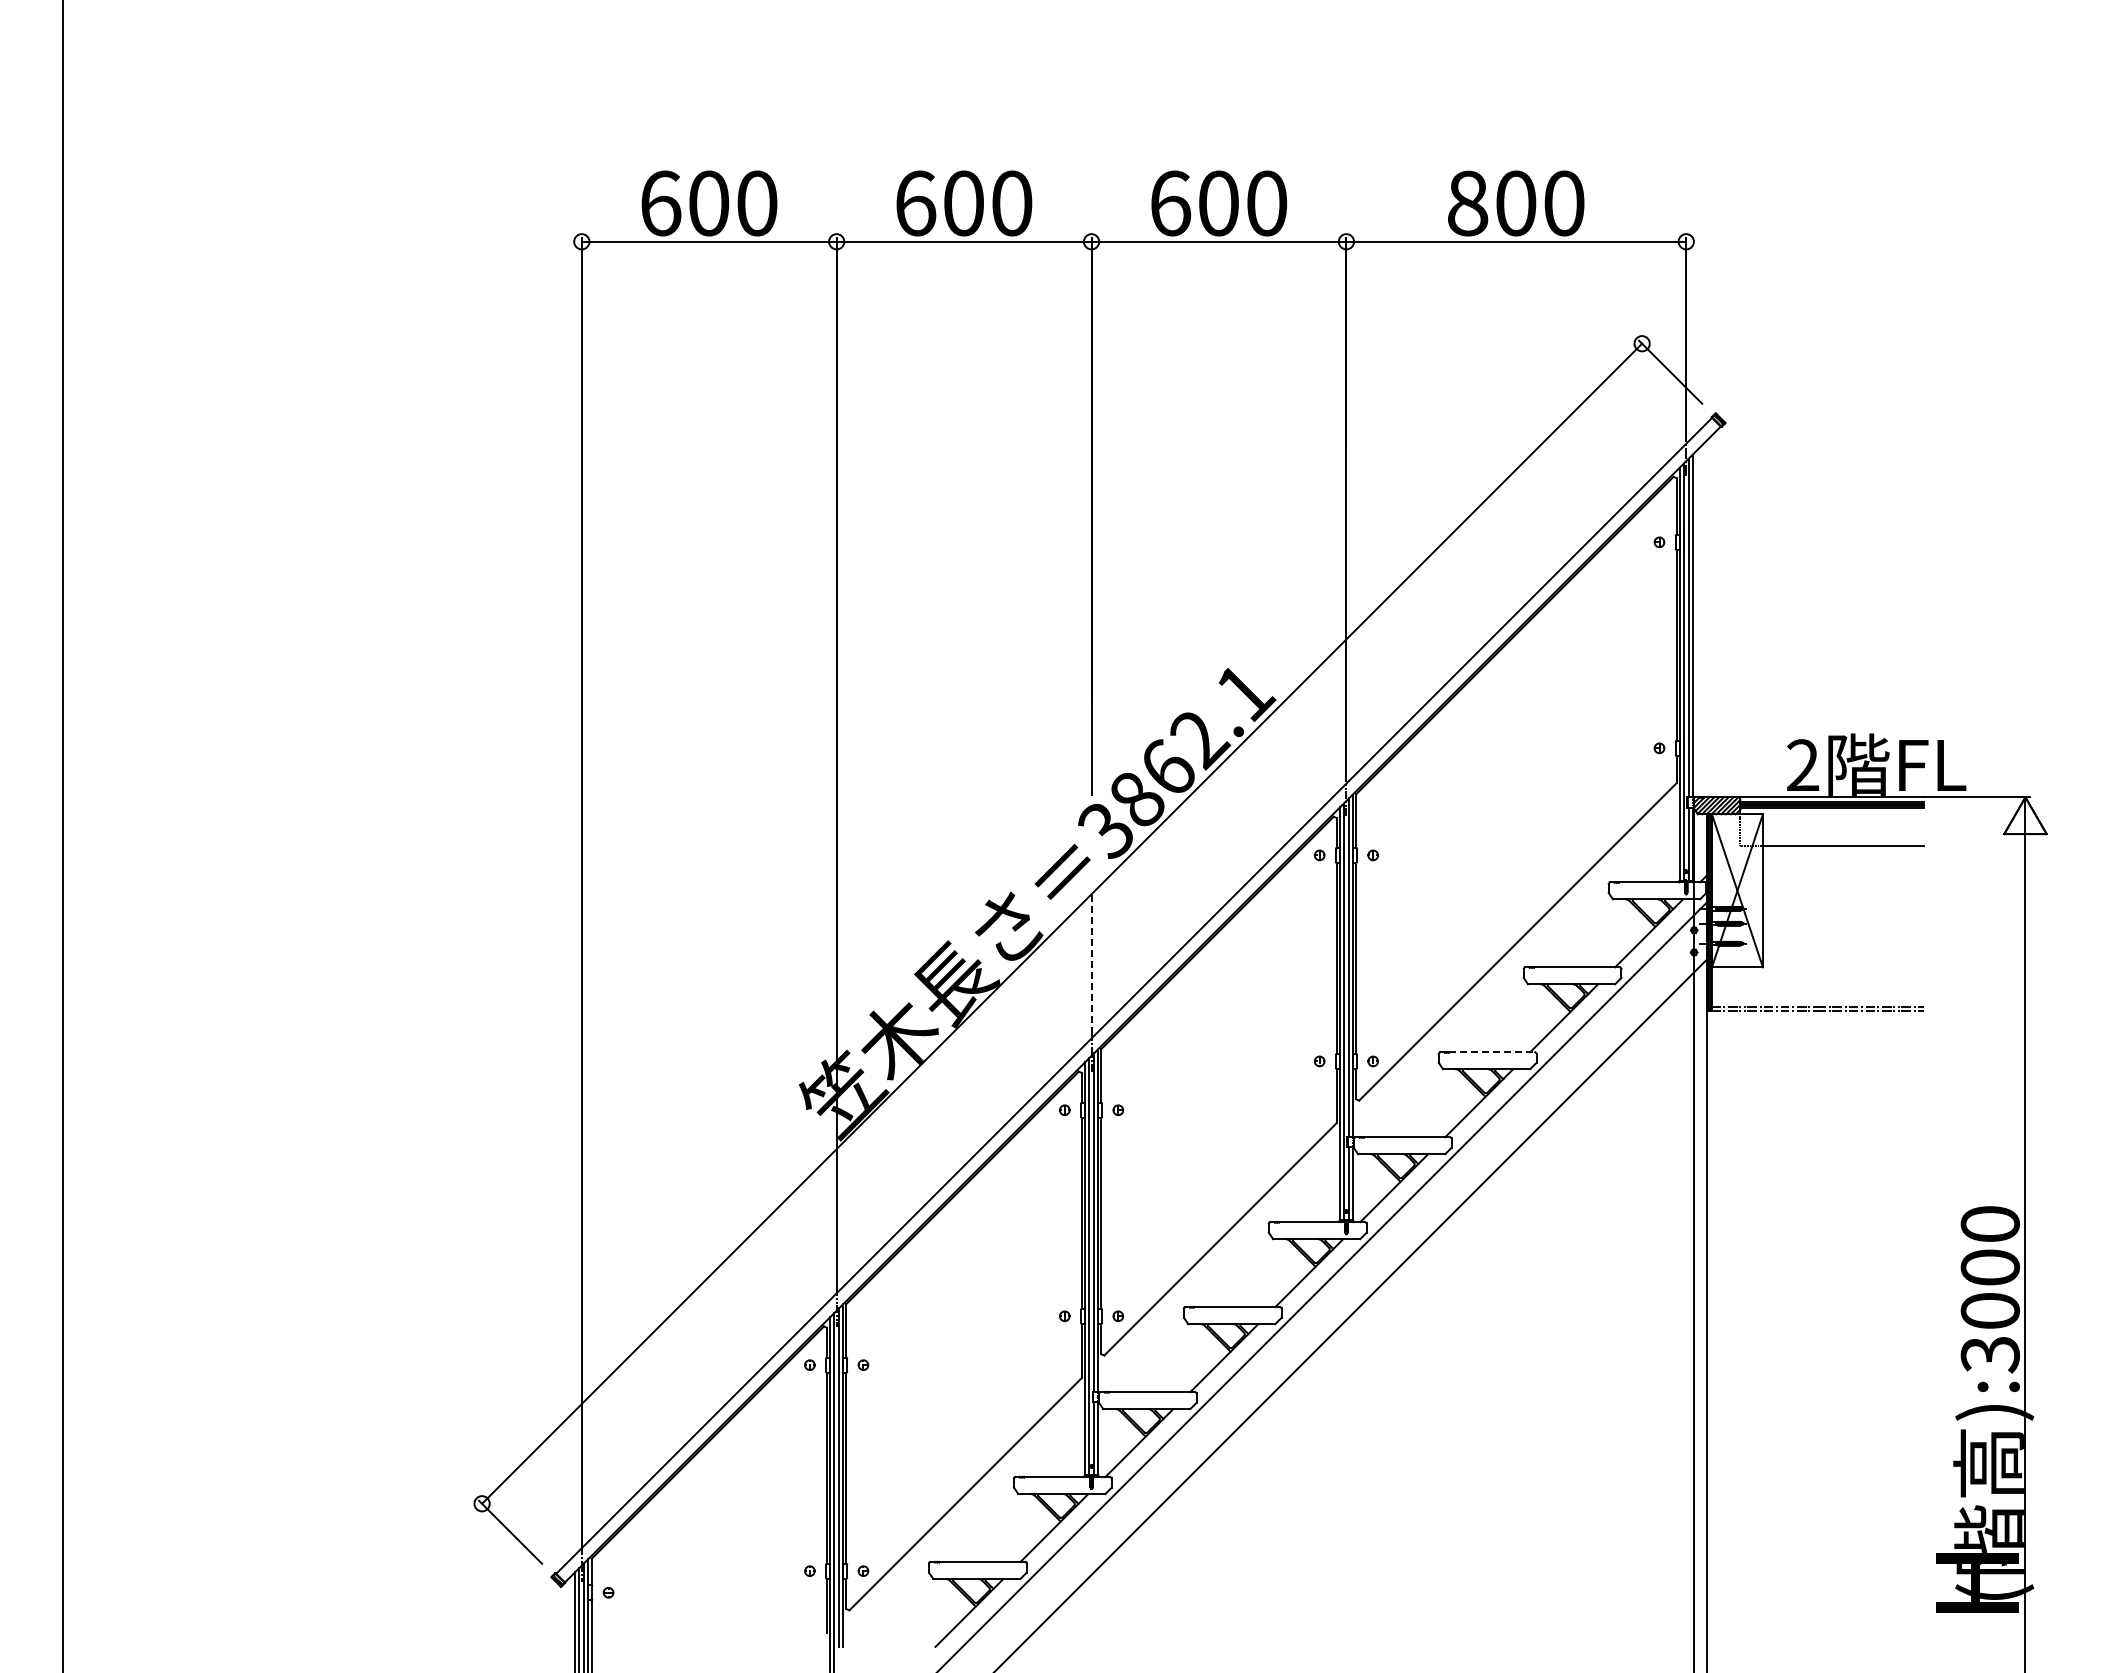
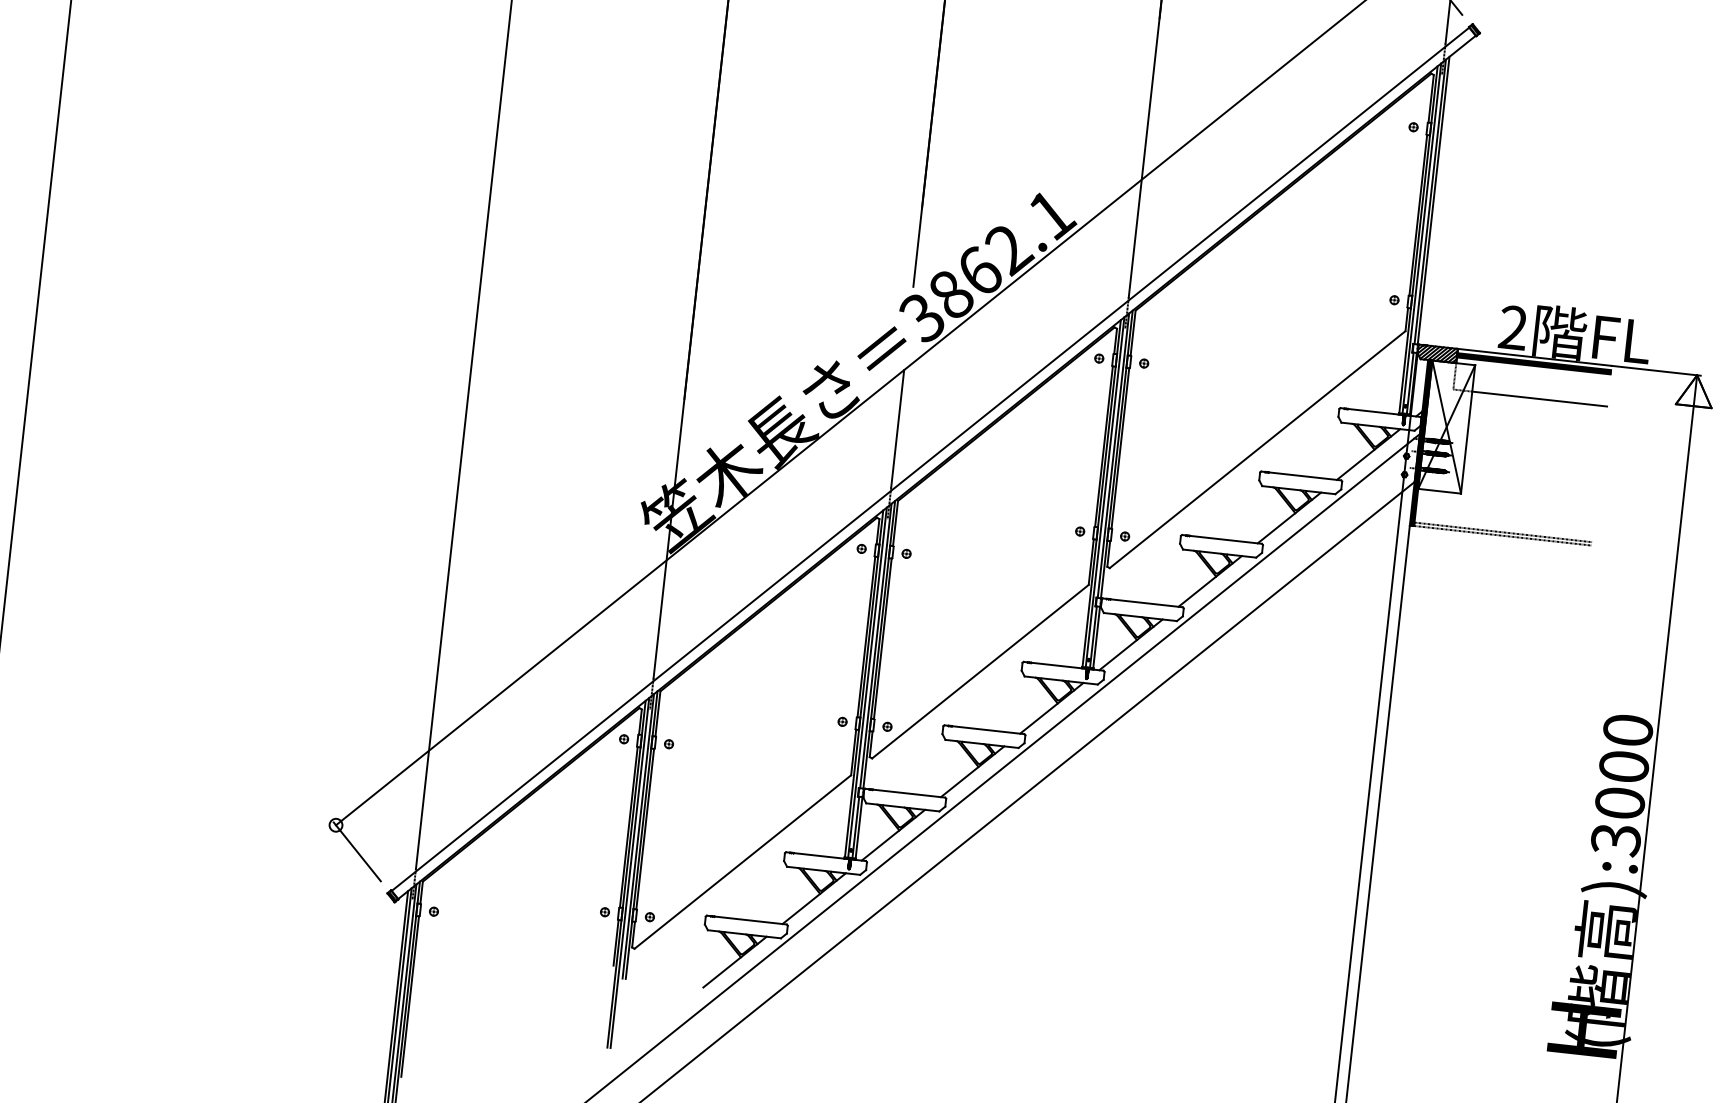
line: (1091, 964) -> (897, 429), dashed -> solid
line: (1492, 1052) -> (1226, 540), dashed -> solid

